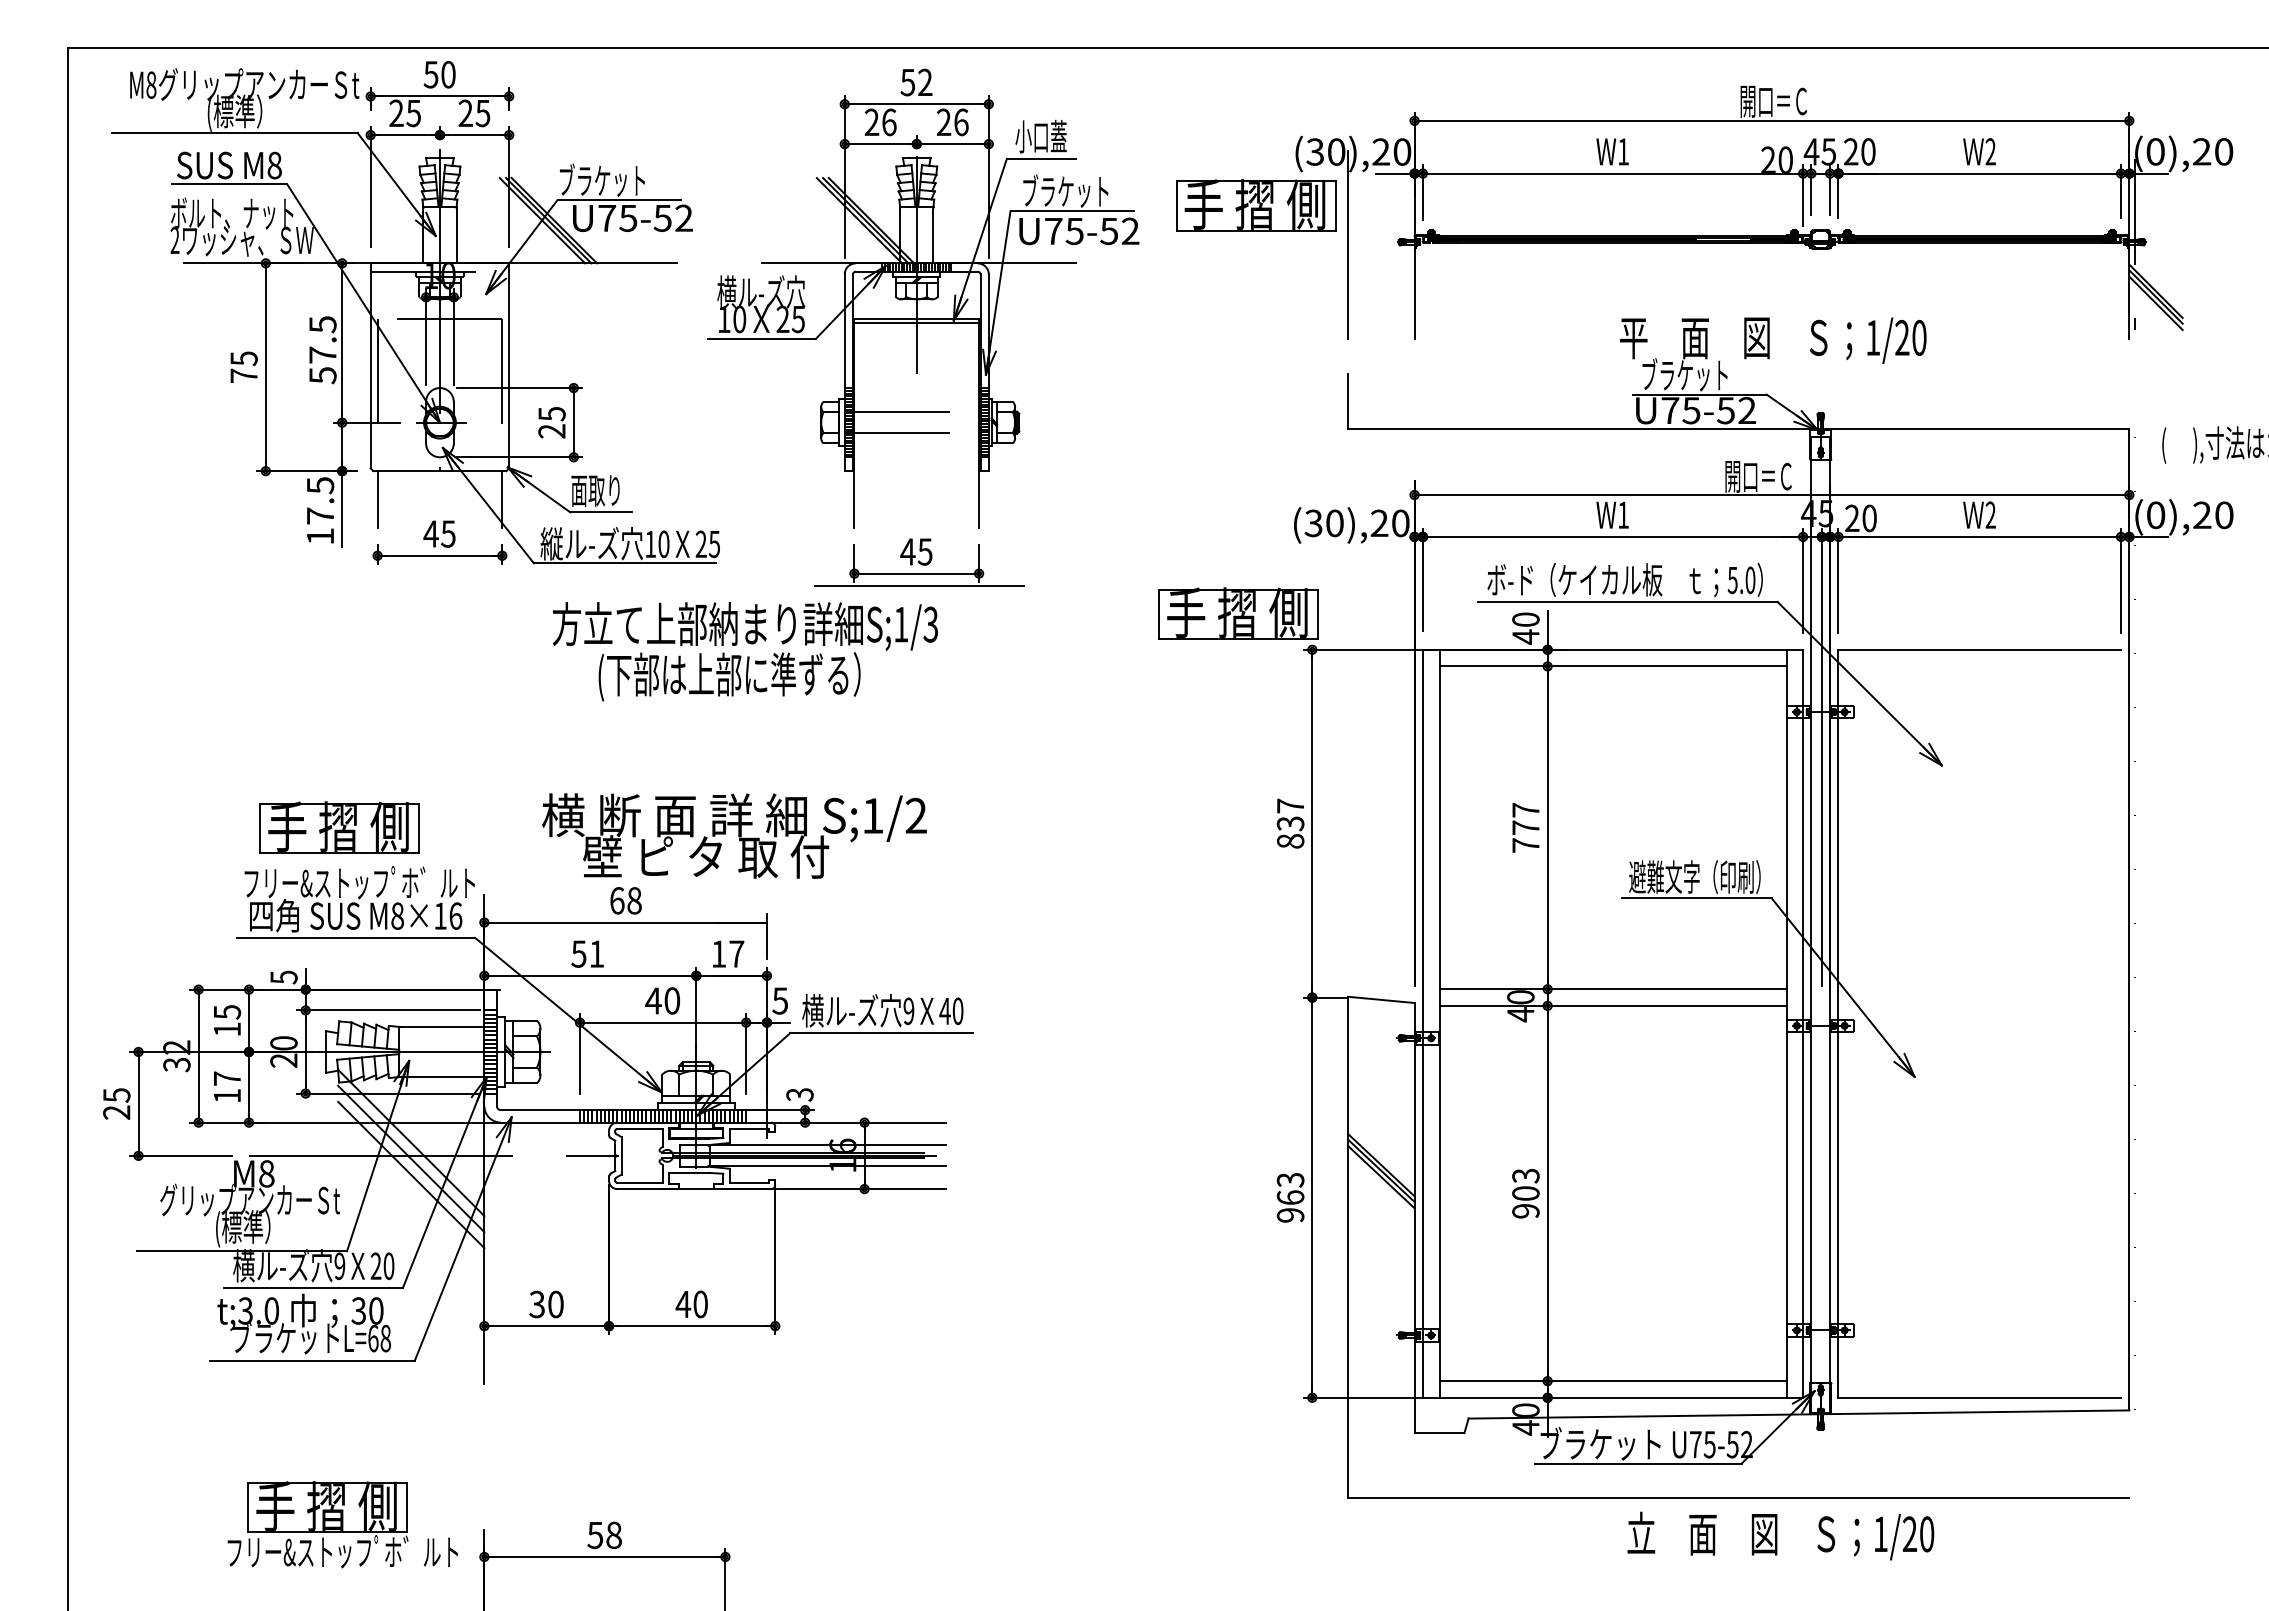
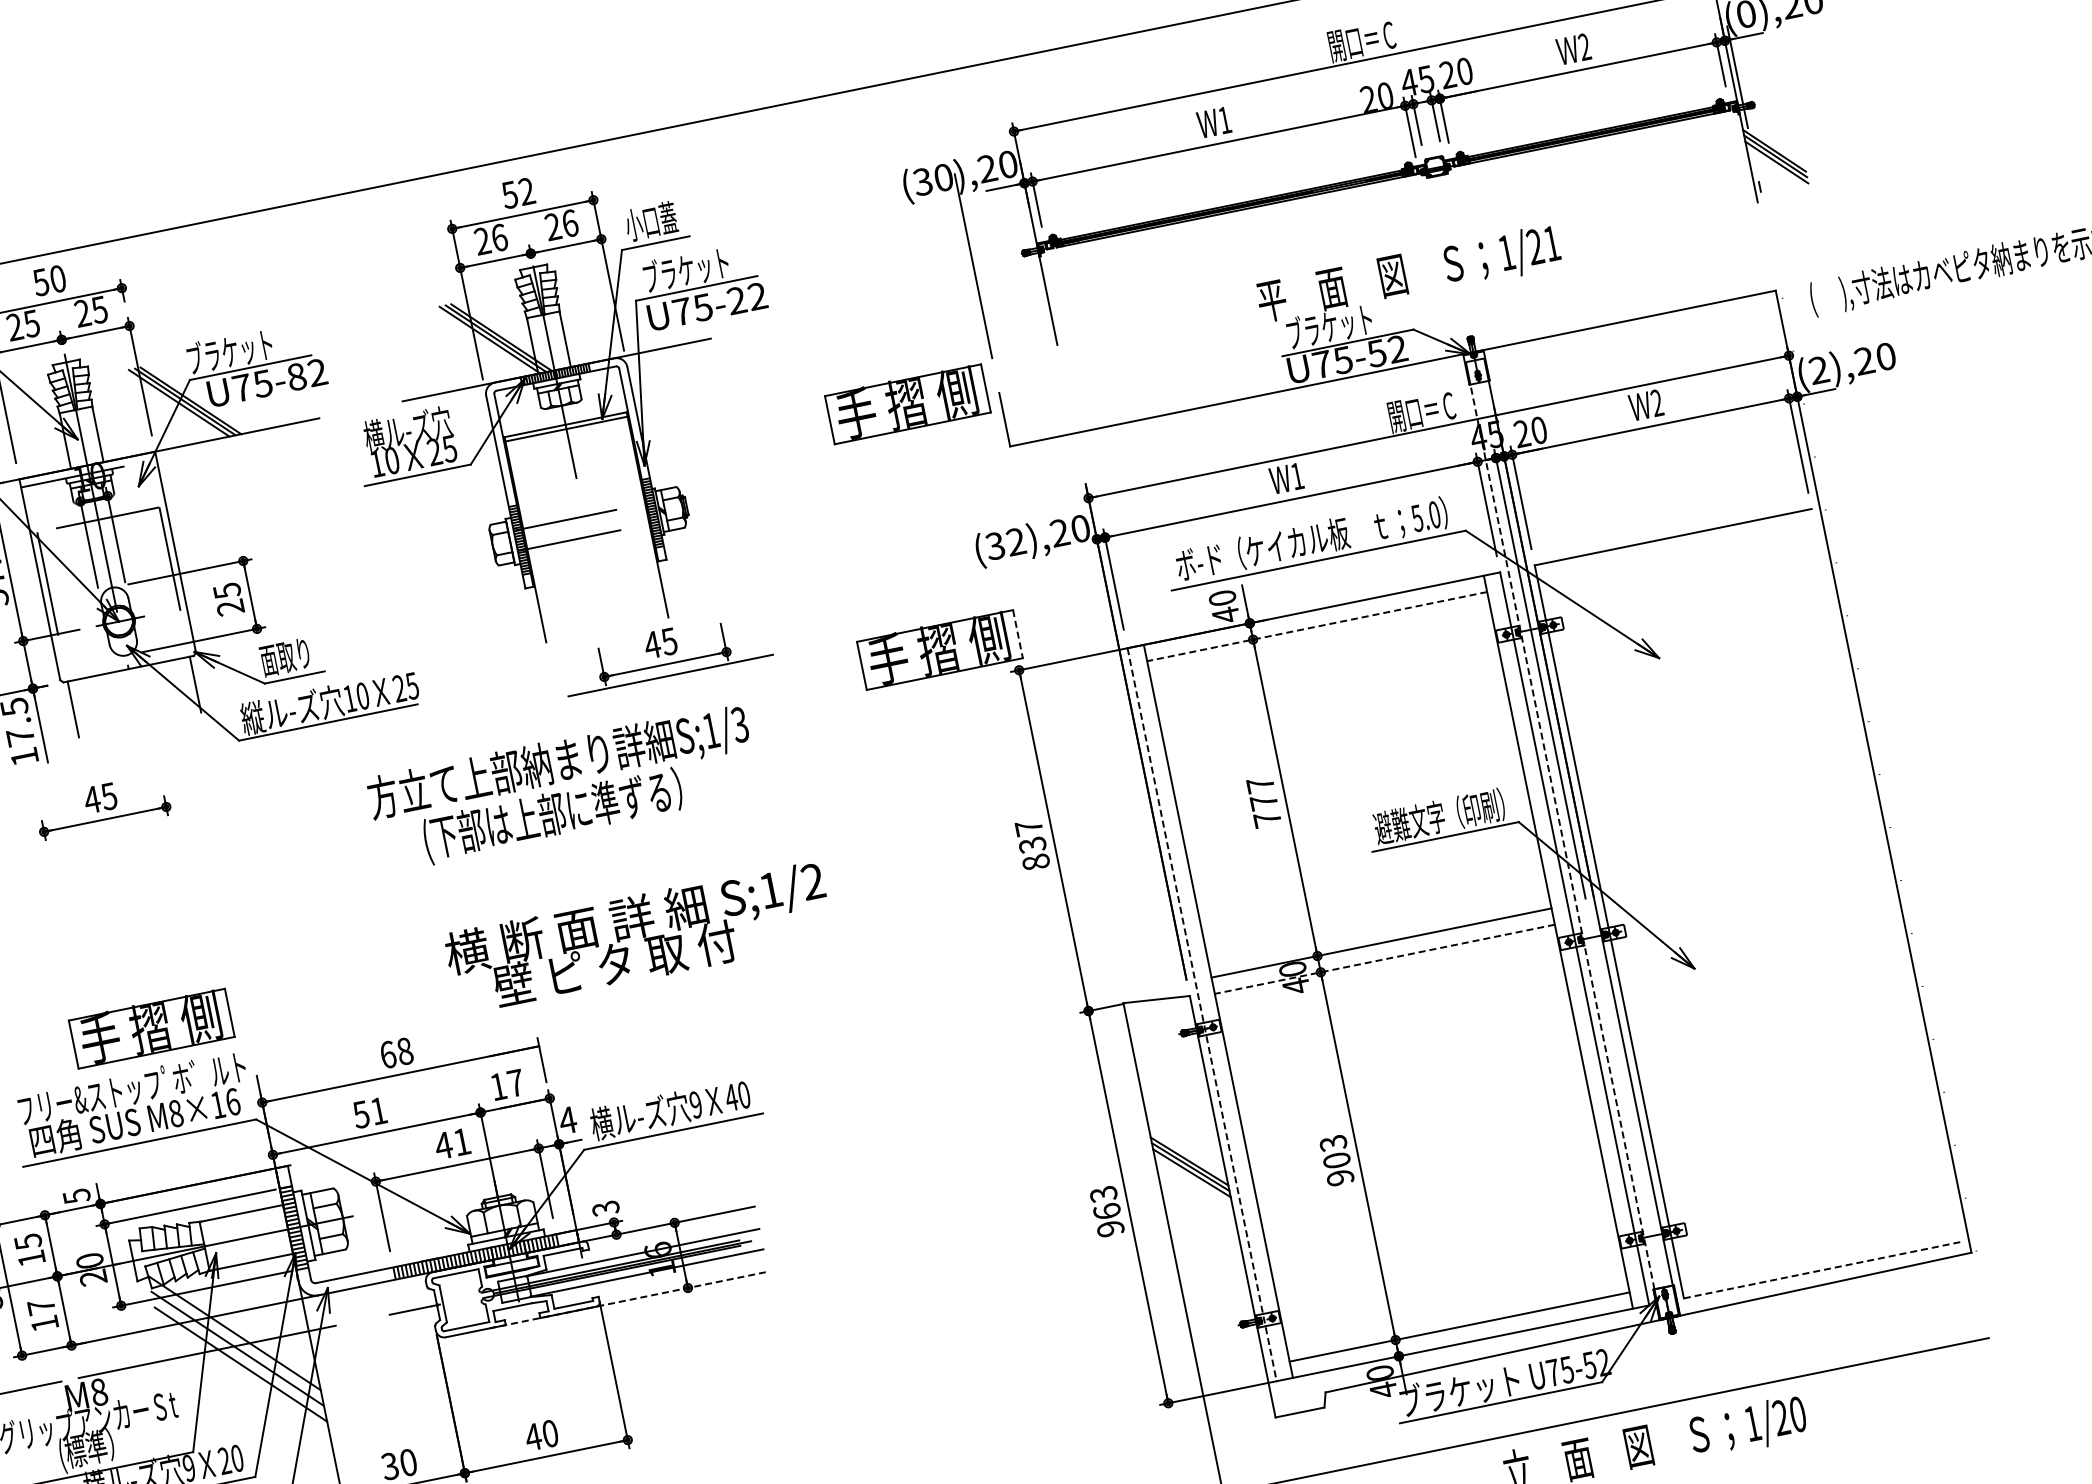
part: (1256, 205) -> (908, 403), moved
text: (662, 217) -> (296, 376), U75-52 -> U75-82
text: (1109, 231) -> (737, 300), U75-52 -> U75-22
text: (1919, 337) -> (1551, 243), 1/20 -> 1/21
text: (2155, 515) -> (1818, 370), (0),20 -> (2),20
text: (1334, 523) -> (1015, 542), (30),20 -> (32),20
part: (439, 542) -> (102, 806), moved
part: (919, 562) -> (665, 653), moved
line: (1318, 614) -> (1018, 634), solid -> dashed
text: (744, 651) -> (562, 788), moved
line: (1612, 666) -> (1316, 626), solid -> dashed
part: (339, 827) -> (151, 1028), moved
text: (734, 835) -> (638, 937), moved
line: (1811, 921) -> (1562, 836), solid -> dashed
text: (672, 1000) -> (462, 1141), 40 -> 41
text: (779, 1000) -> (567, 1120), 5 -> 4
line: (1612, 1005) -> (1384, 958), solid -> dashed
line: (1422, 1024) -> (1201, 1015), solid -> dashed
line: (804, 1189) -> (629, 1300), solid -> dashed
line: (1980, 1397) -> (1823, 1269), solid -> dashed

